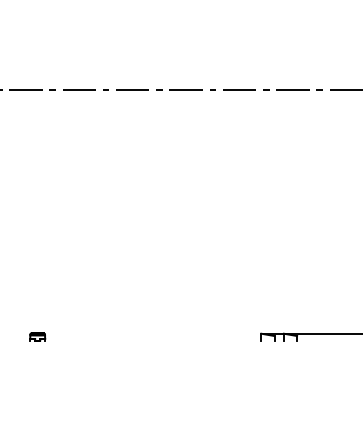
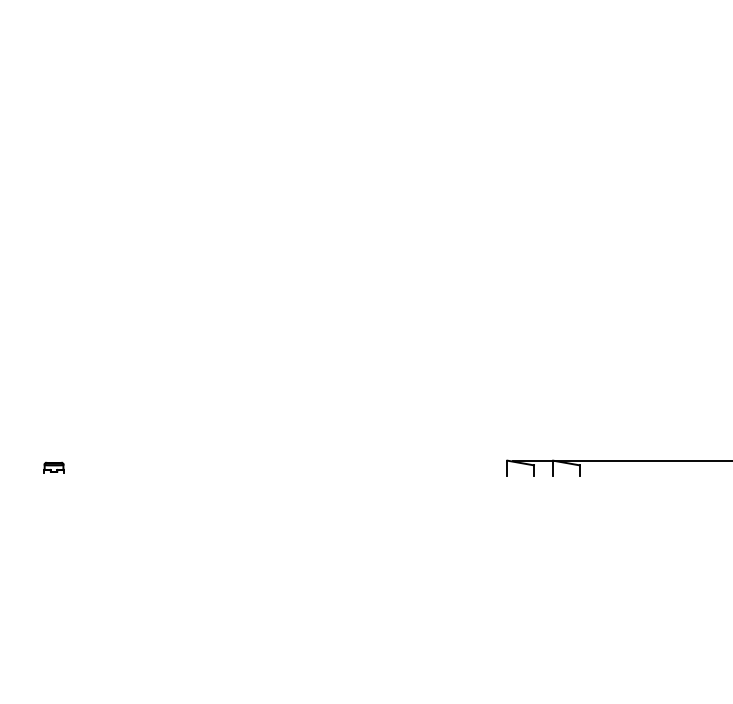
part: (36, 336) -> (52, 466), size x0.62

